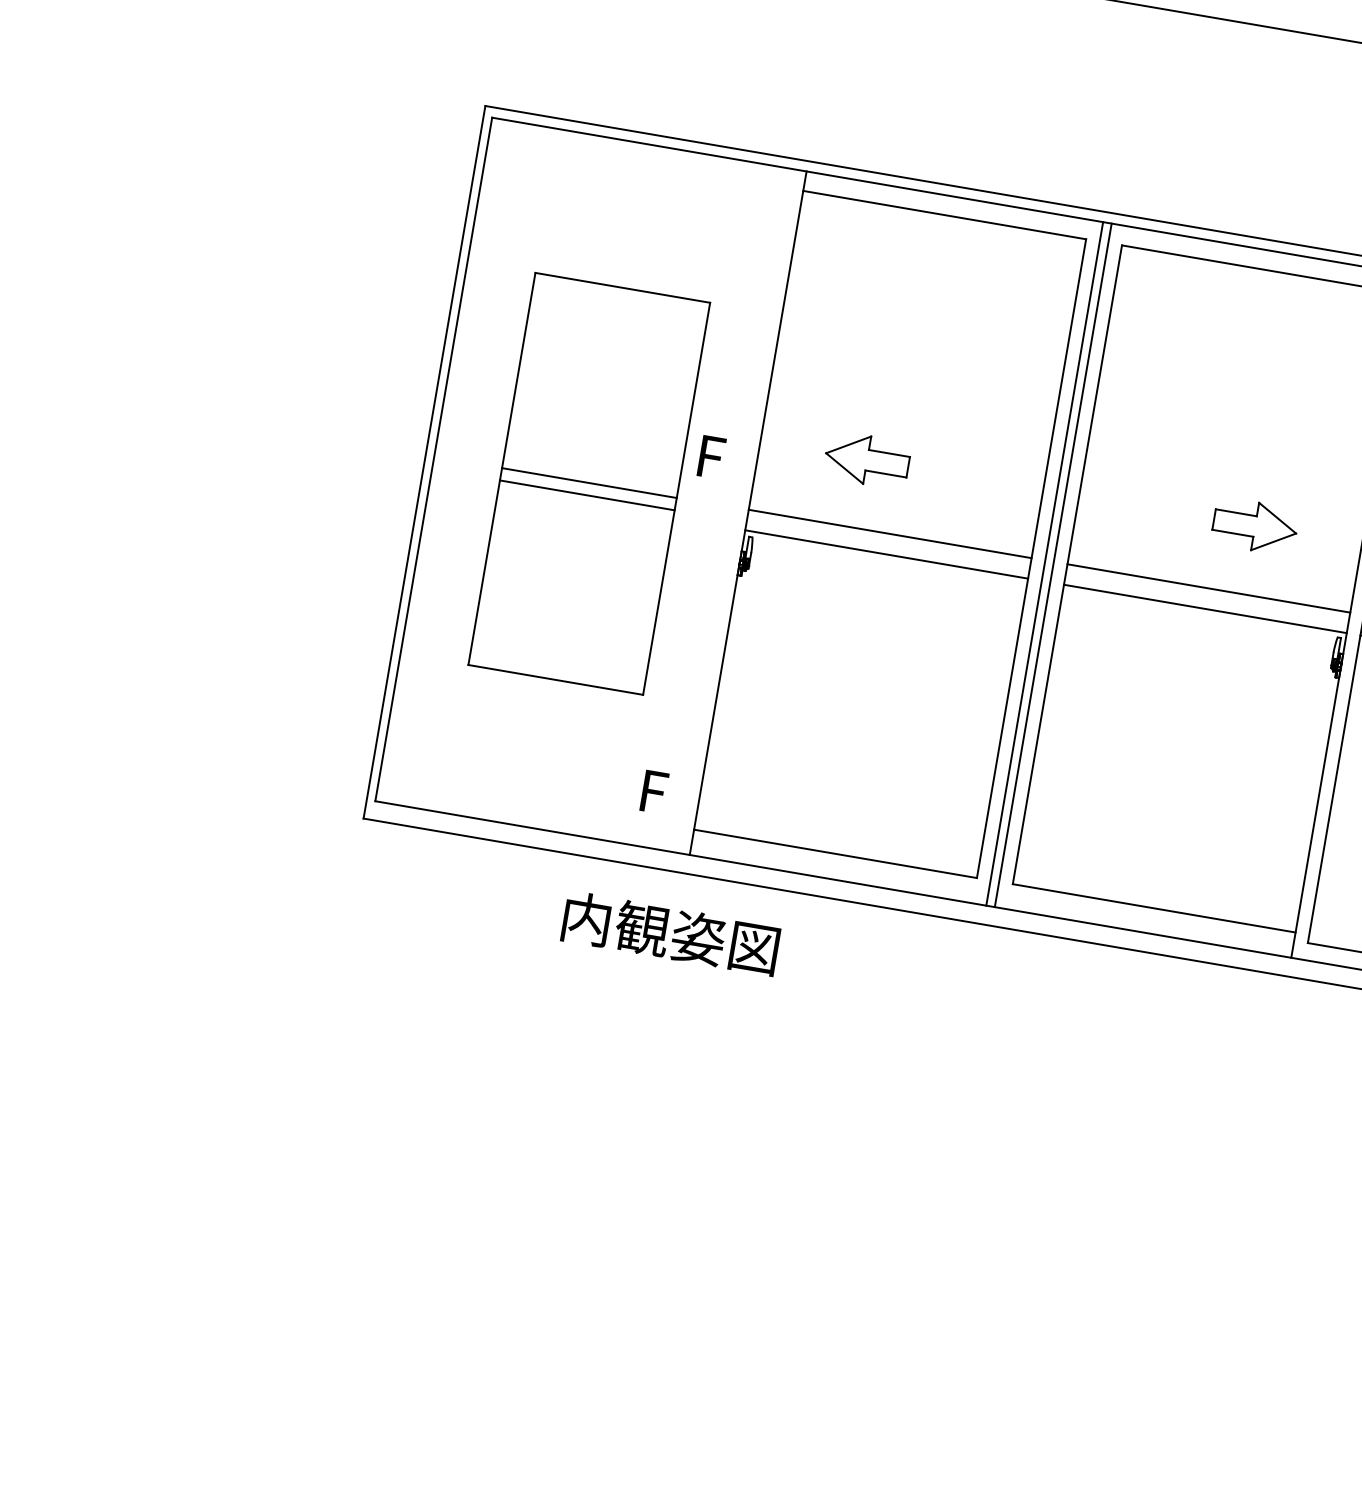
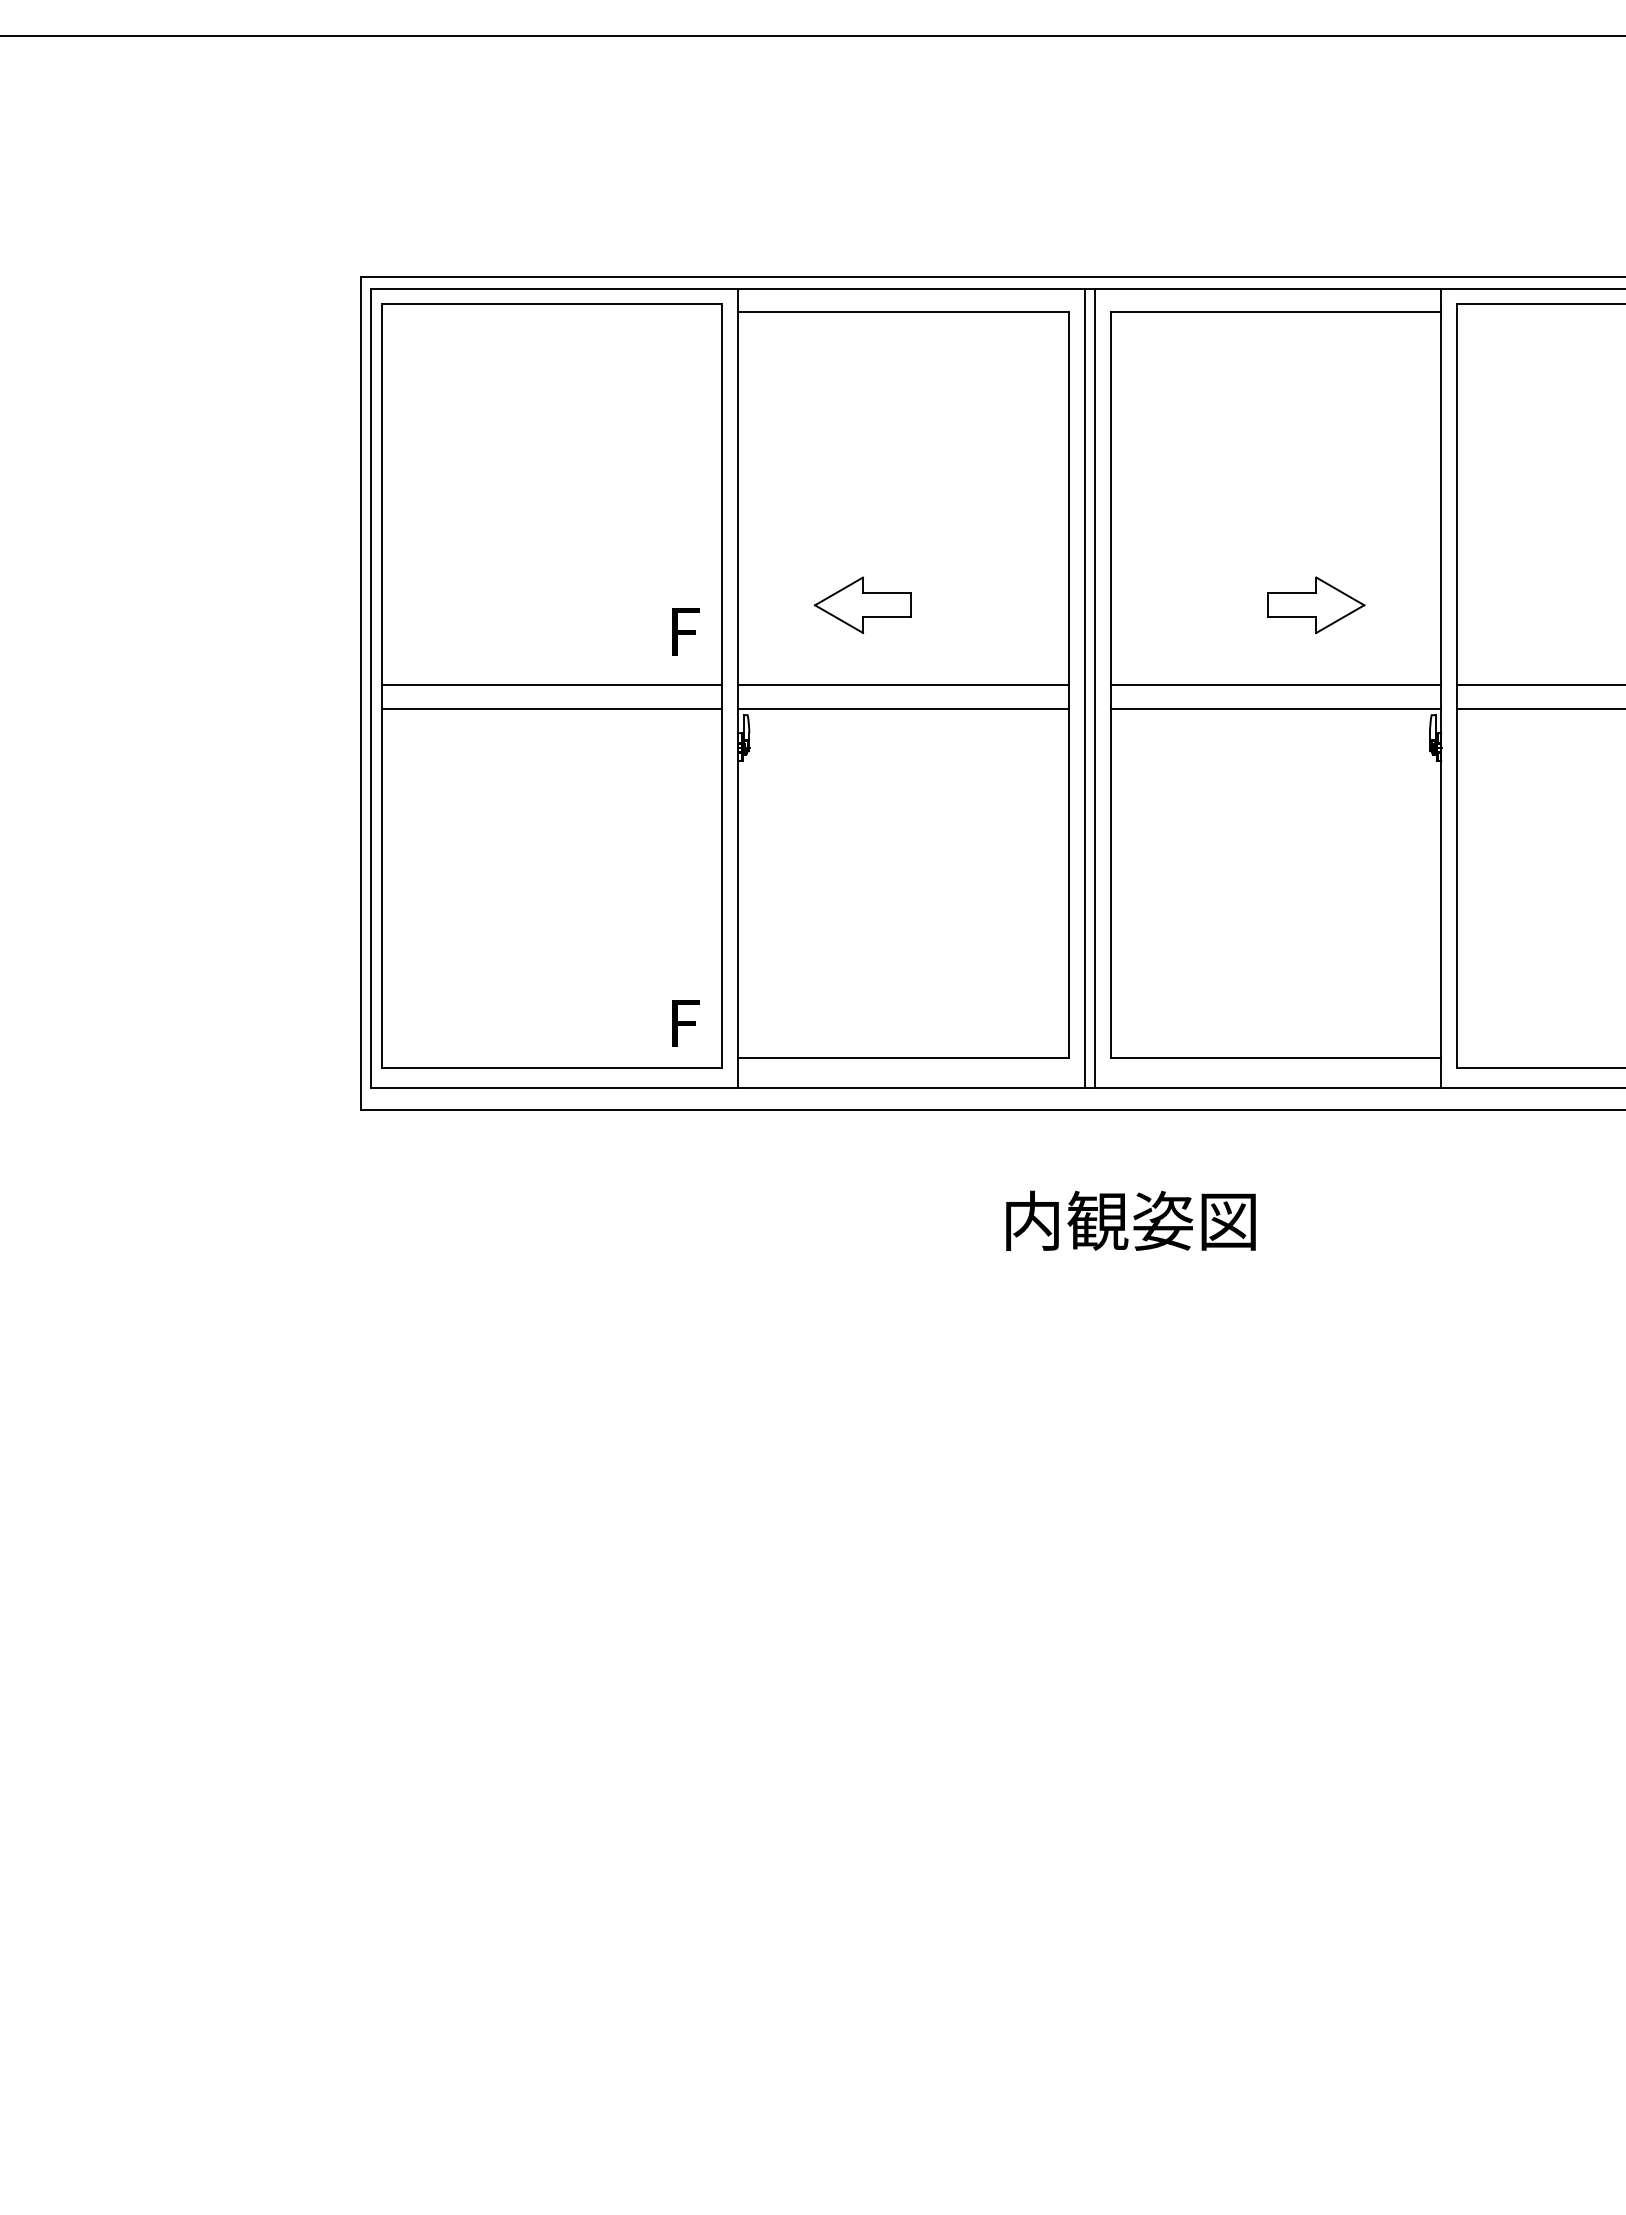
part: (588, 483) -> (551, 685), size x1.67
text: (670, 933) -> (1130, 1220), moved

